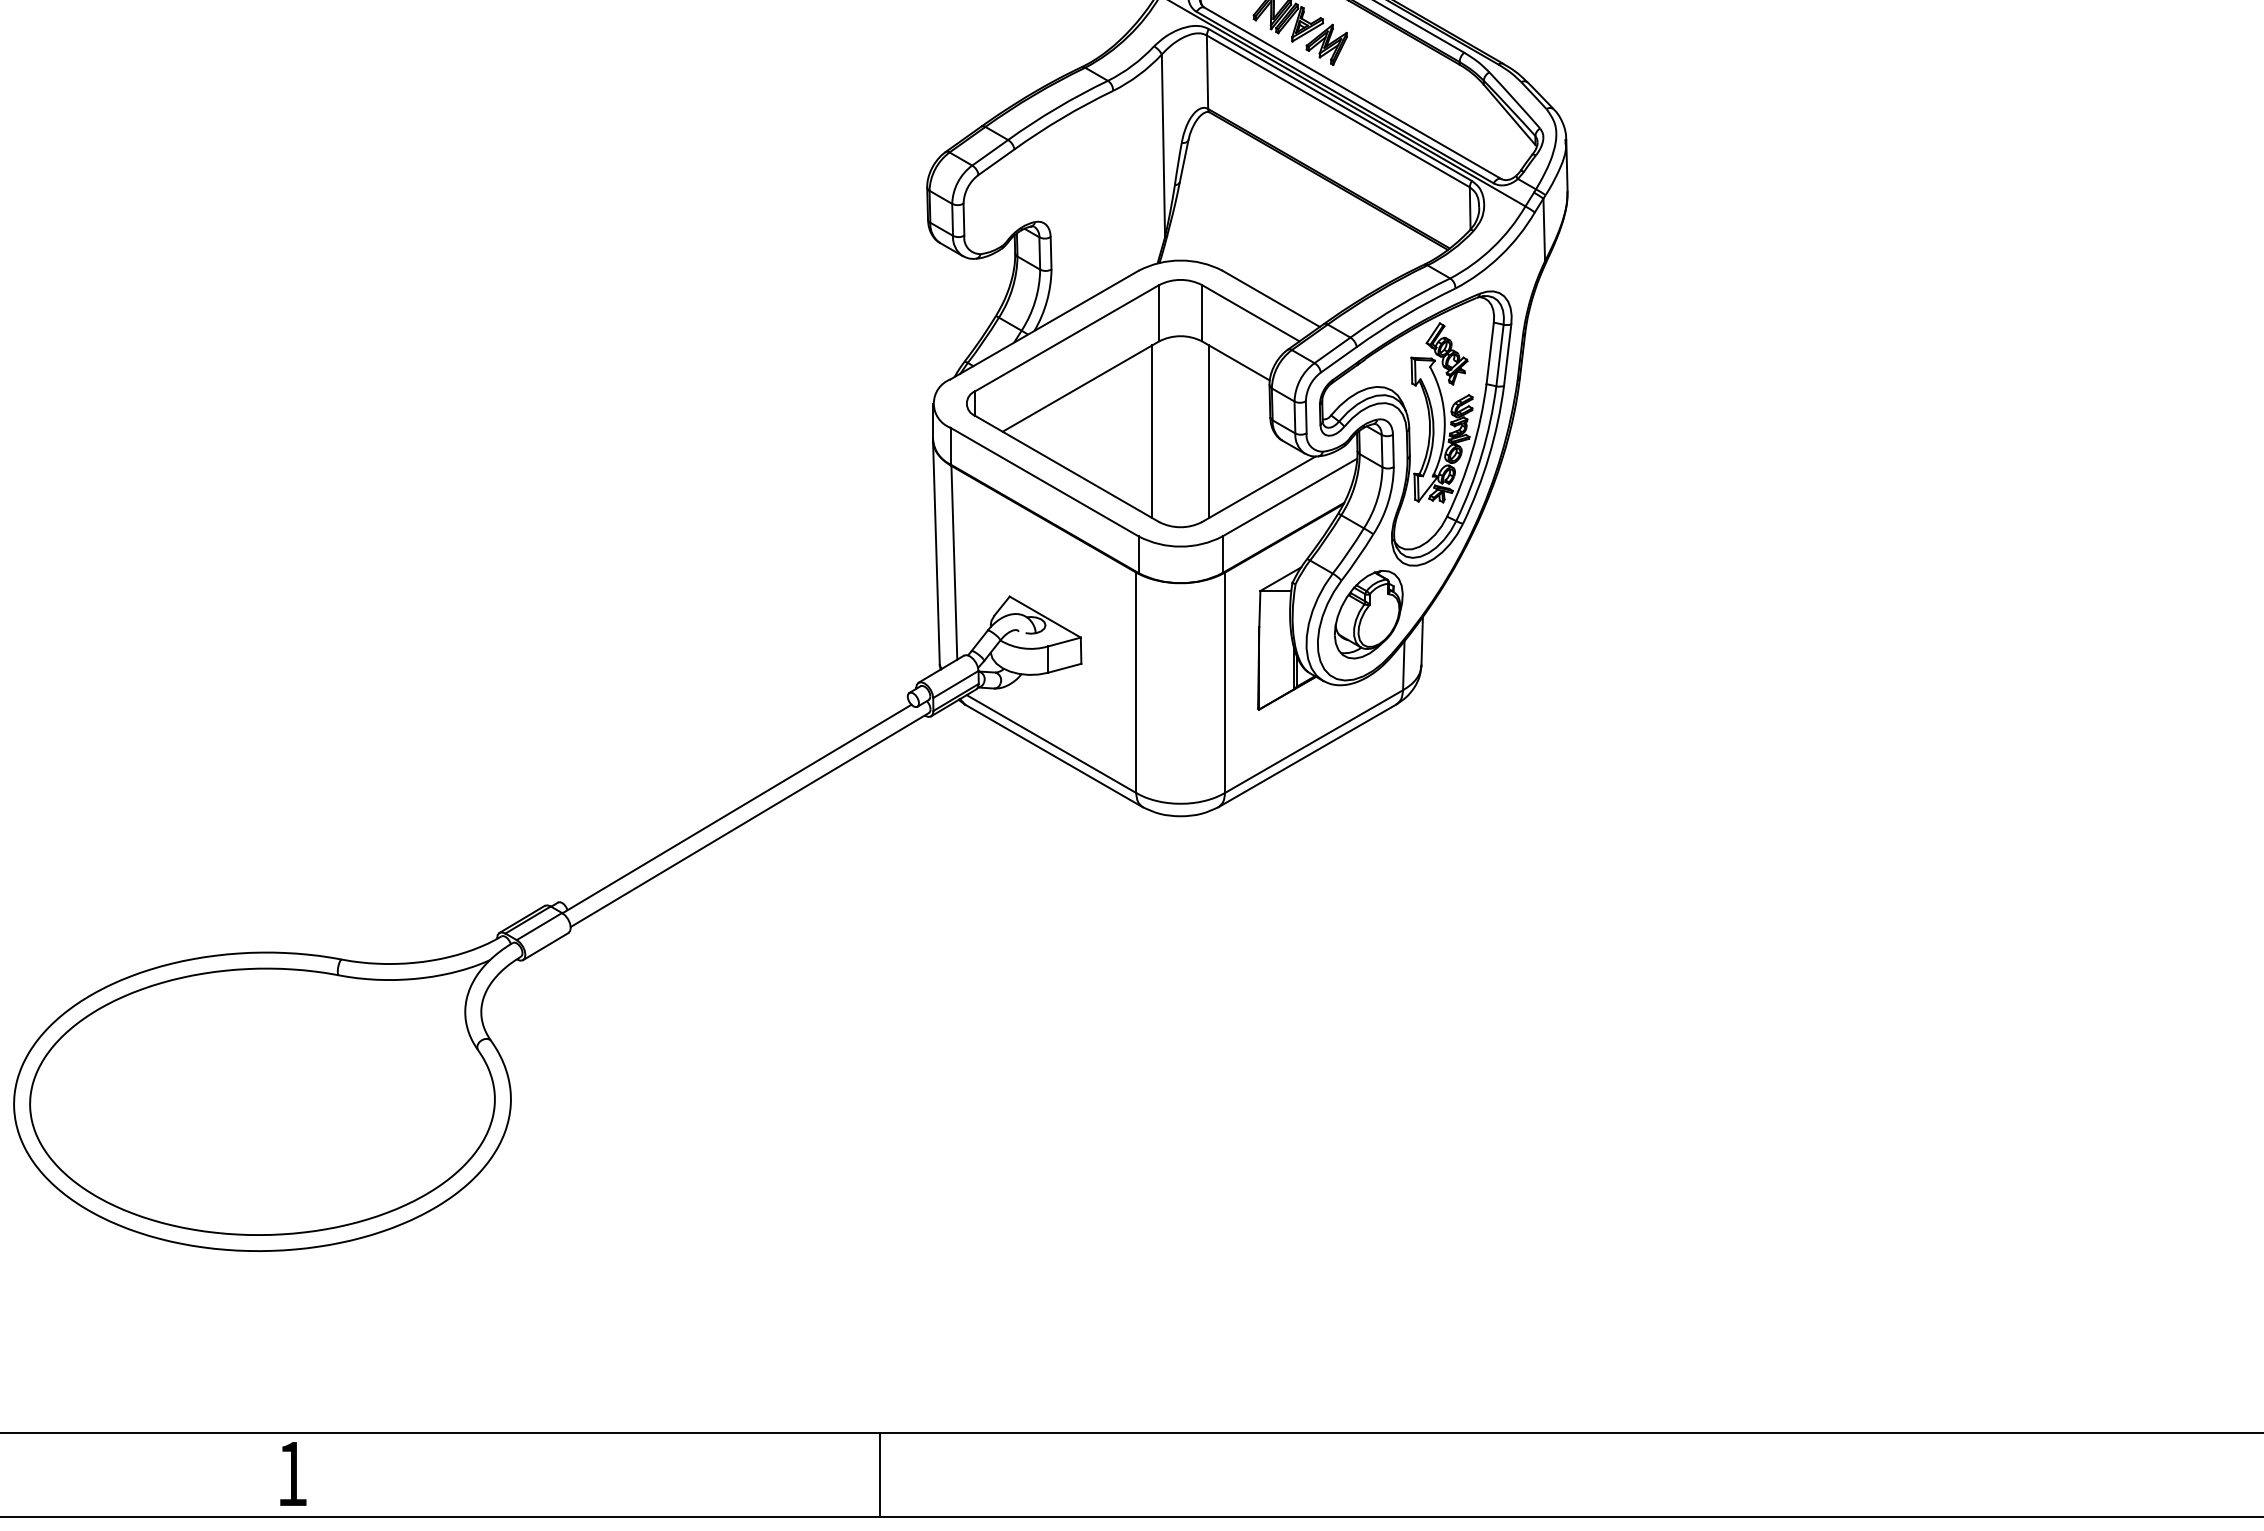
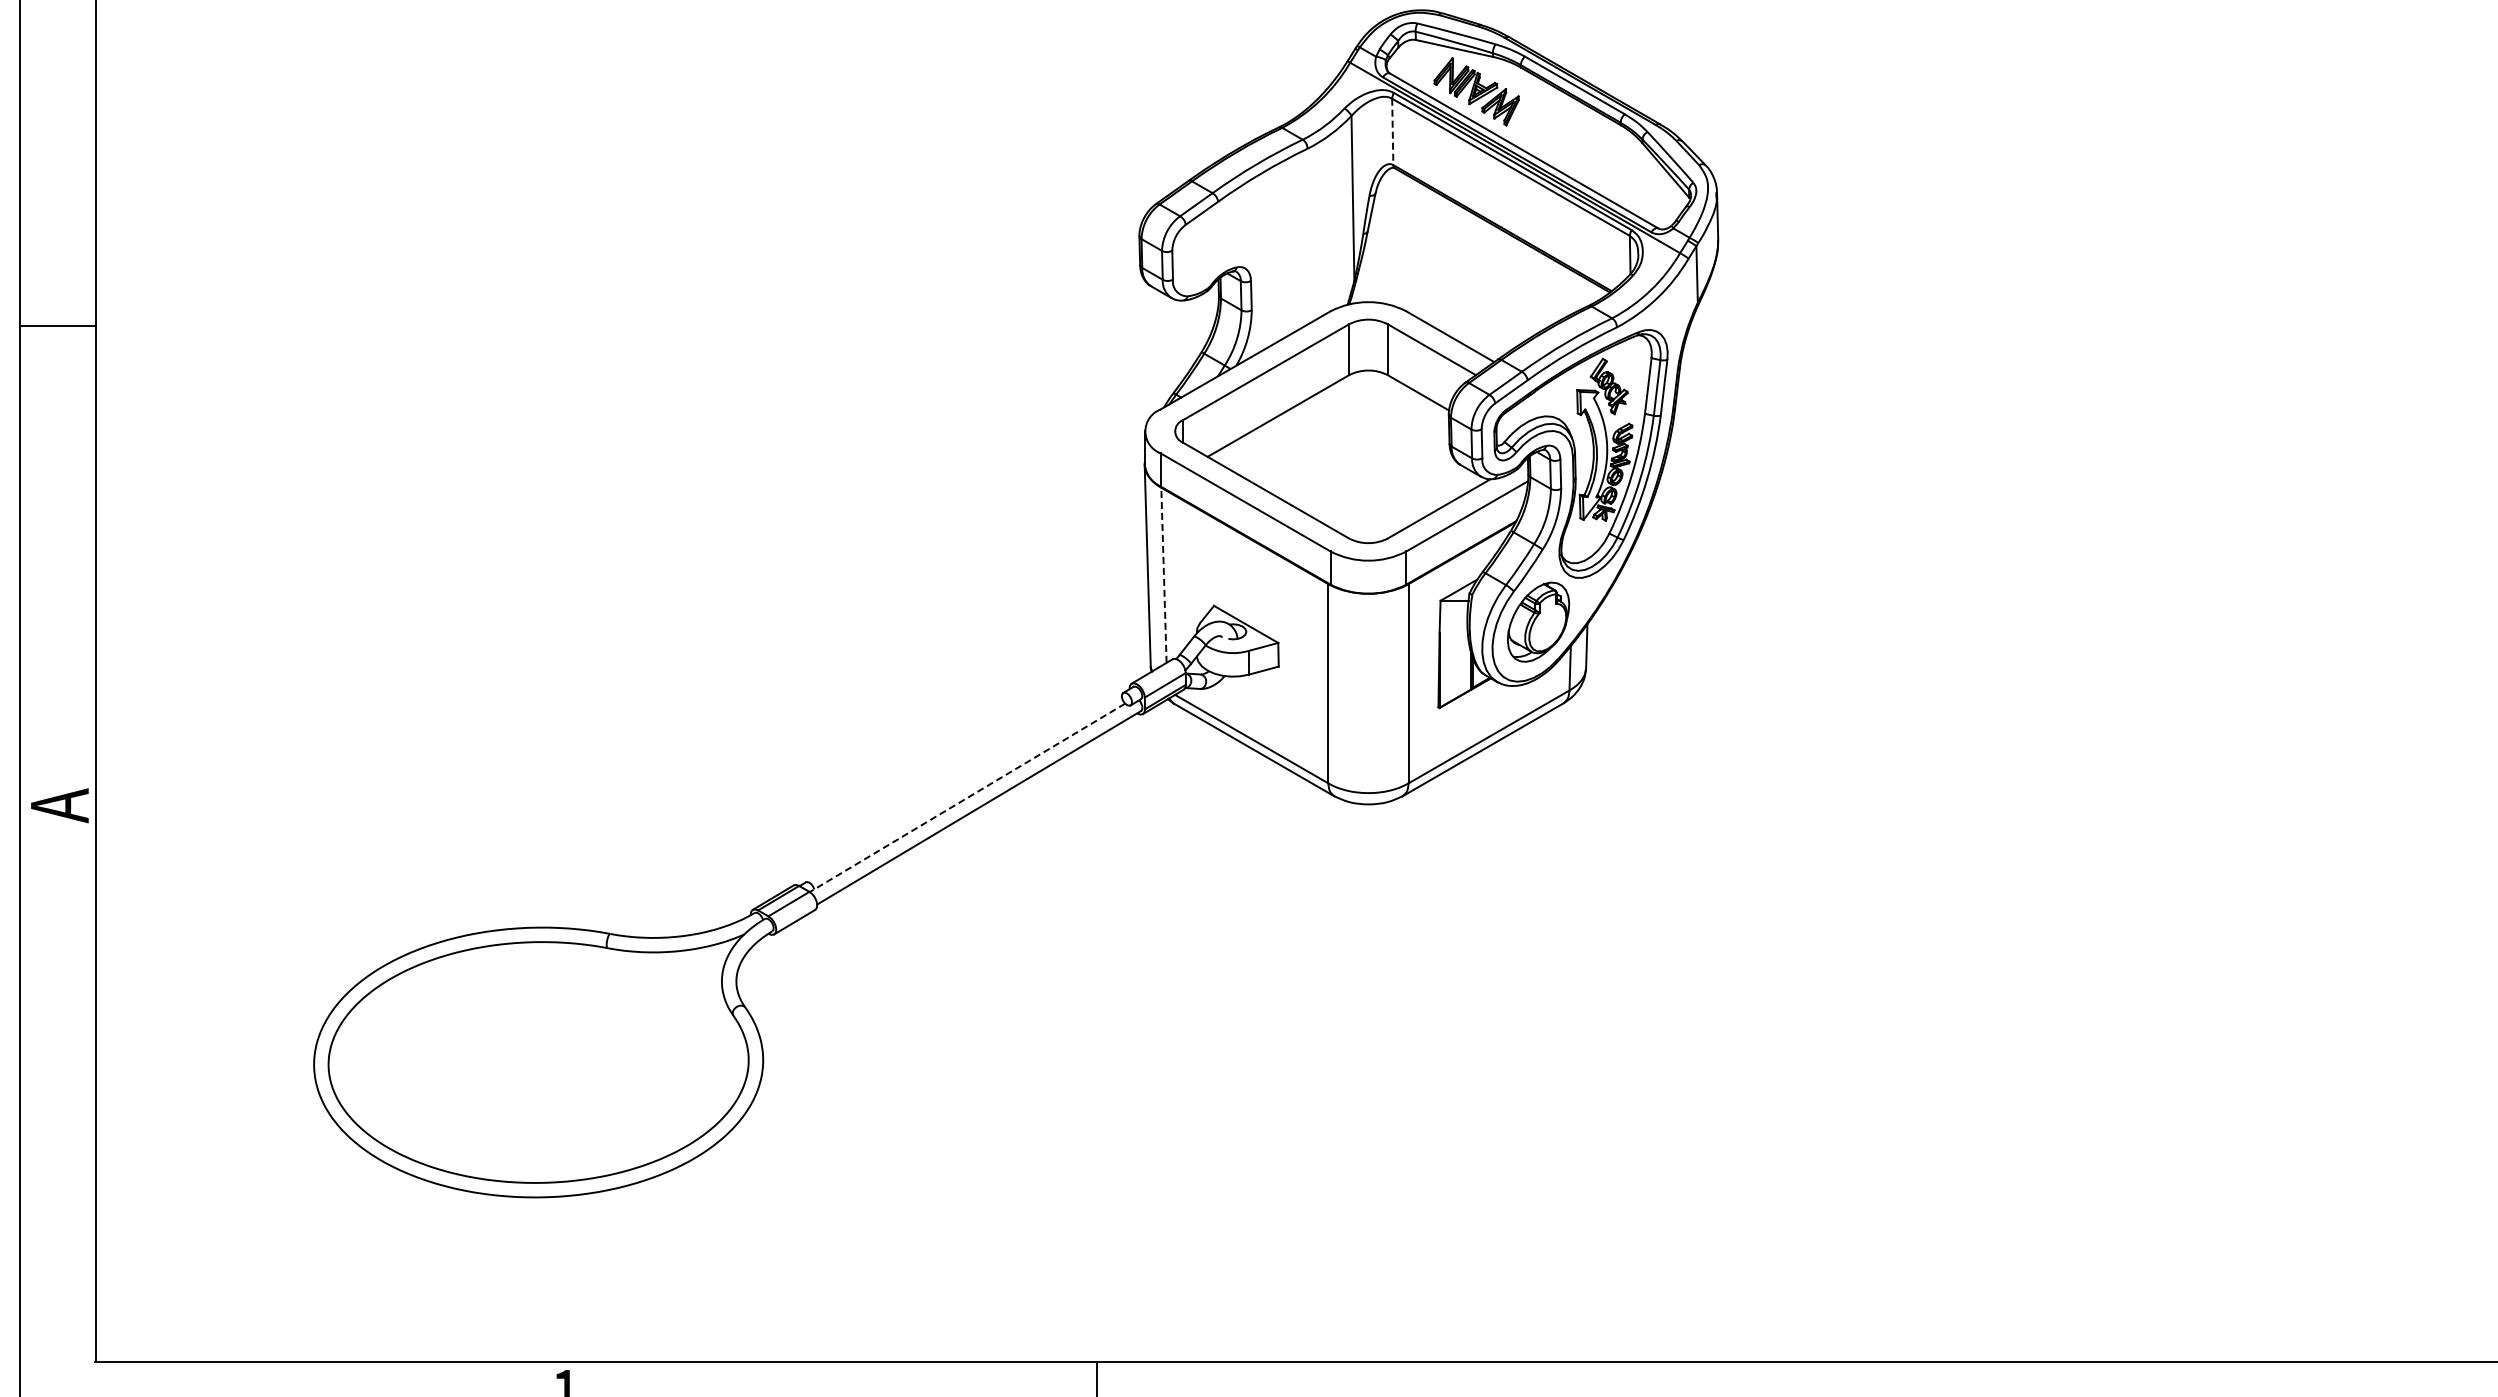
line: (1207, 72) -> (1392, 132), solid -> dashed
line: (1151, 431) -> (1342, 456), removed
line: (1209, 431) -> (1394, 456), removed
line: (953, 563) -> (1163, 575), solid -> dashed
line: (736, 808) -> (967, 797), solid -> dashed

